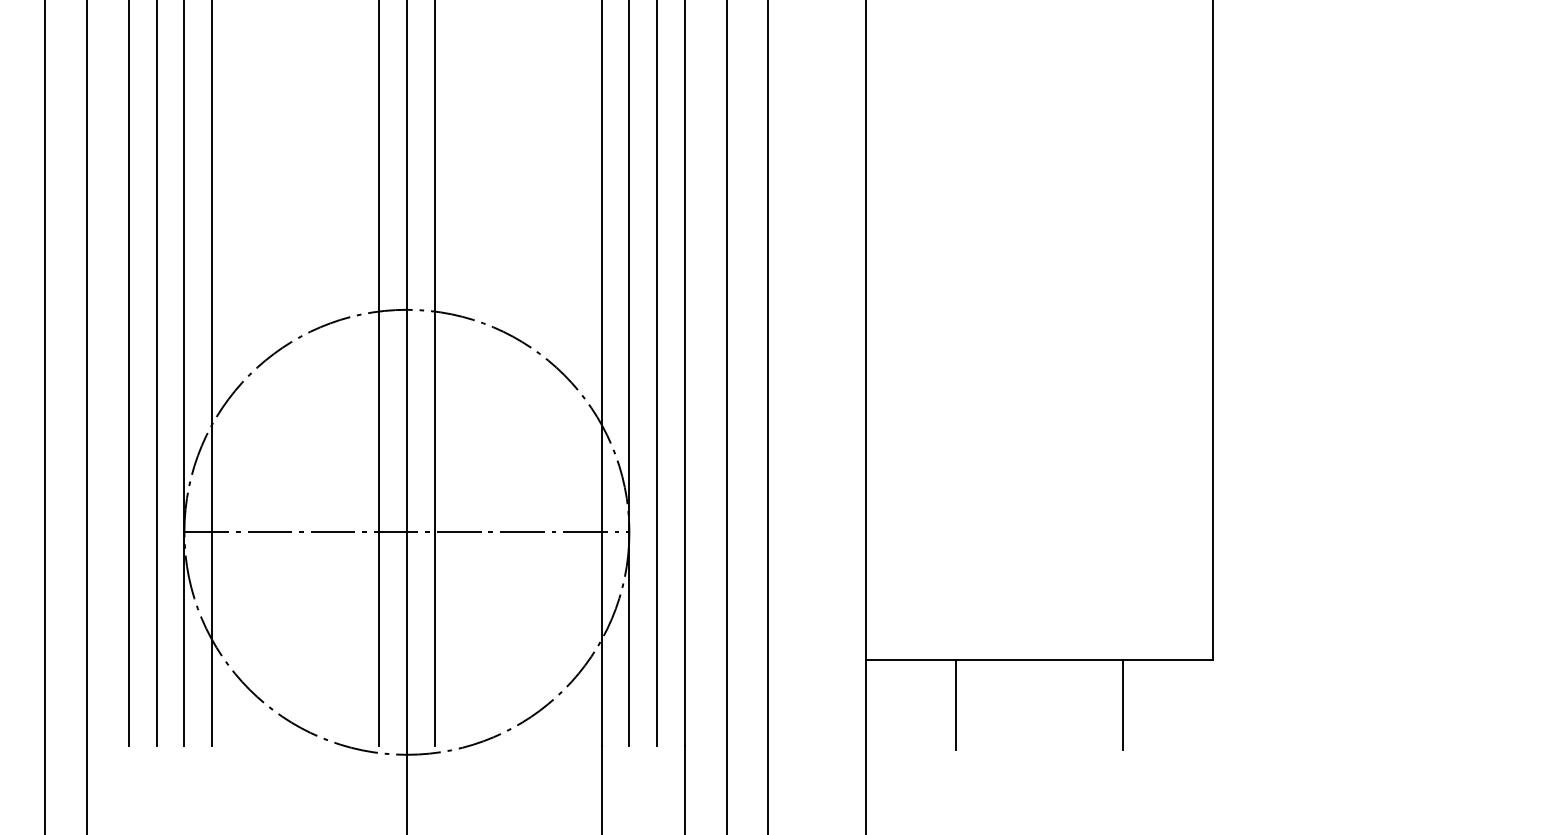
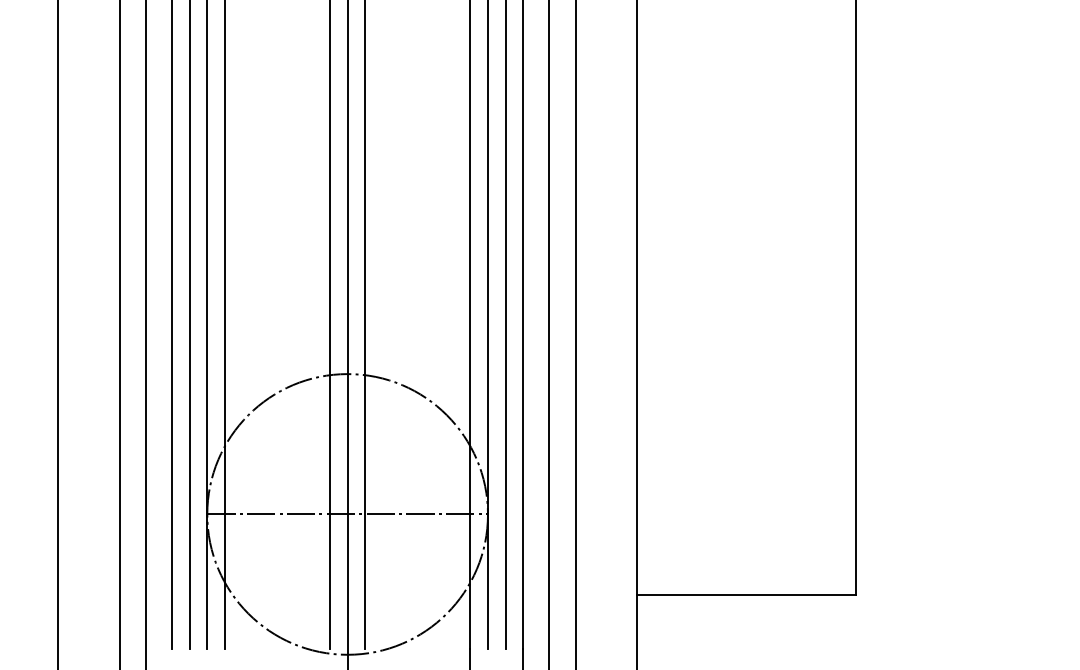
line: (956, 703) -> (694, 622), removed
line: (1123, 703) -> (799, 622), removed

